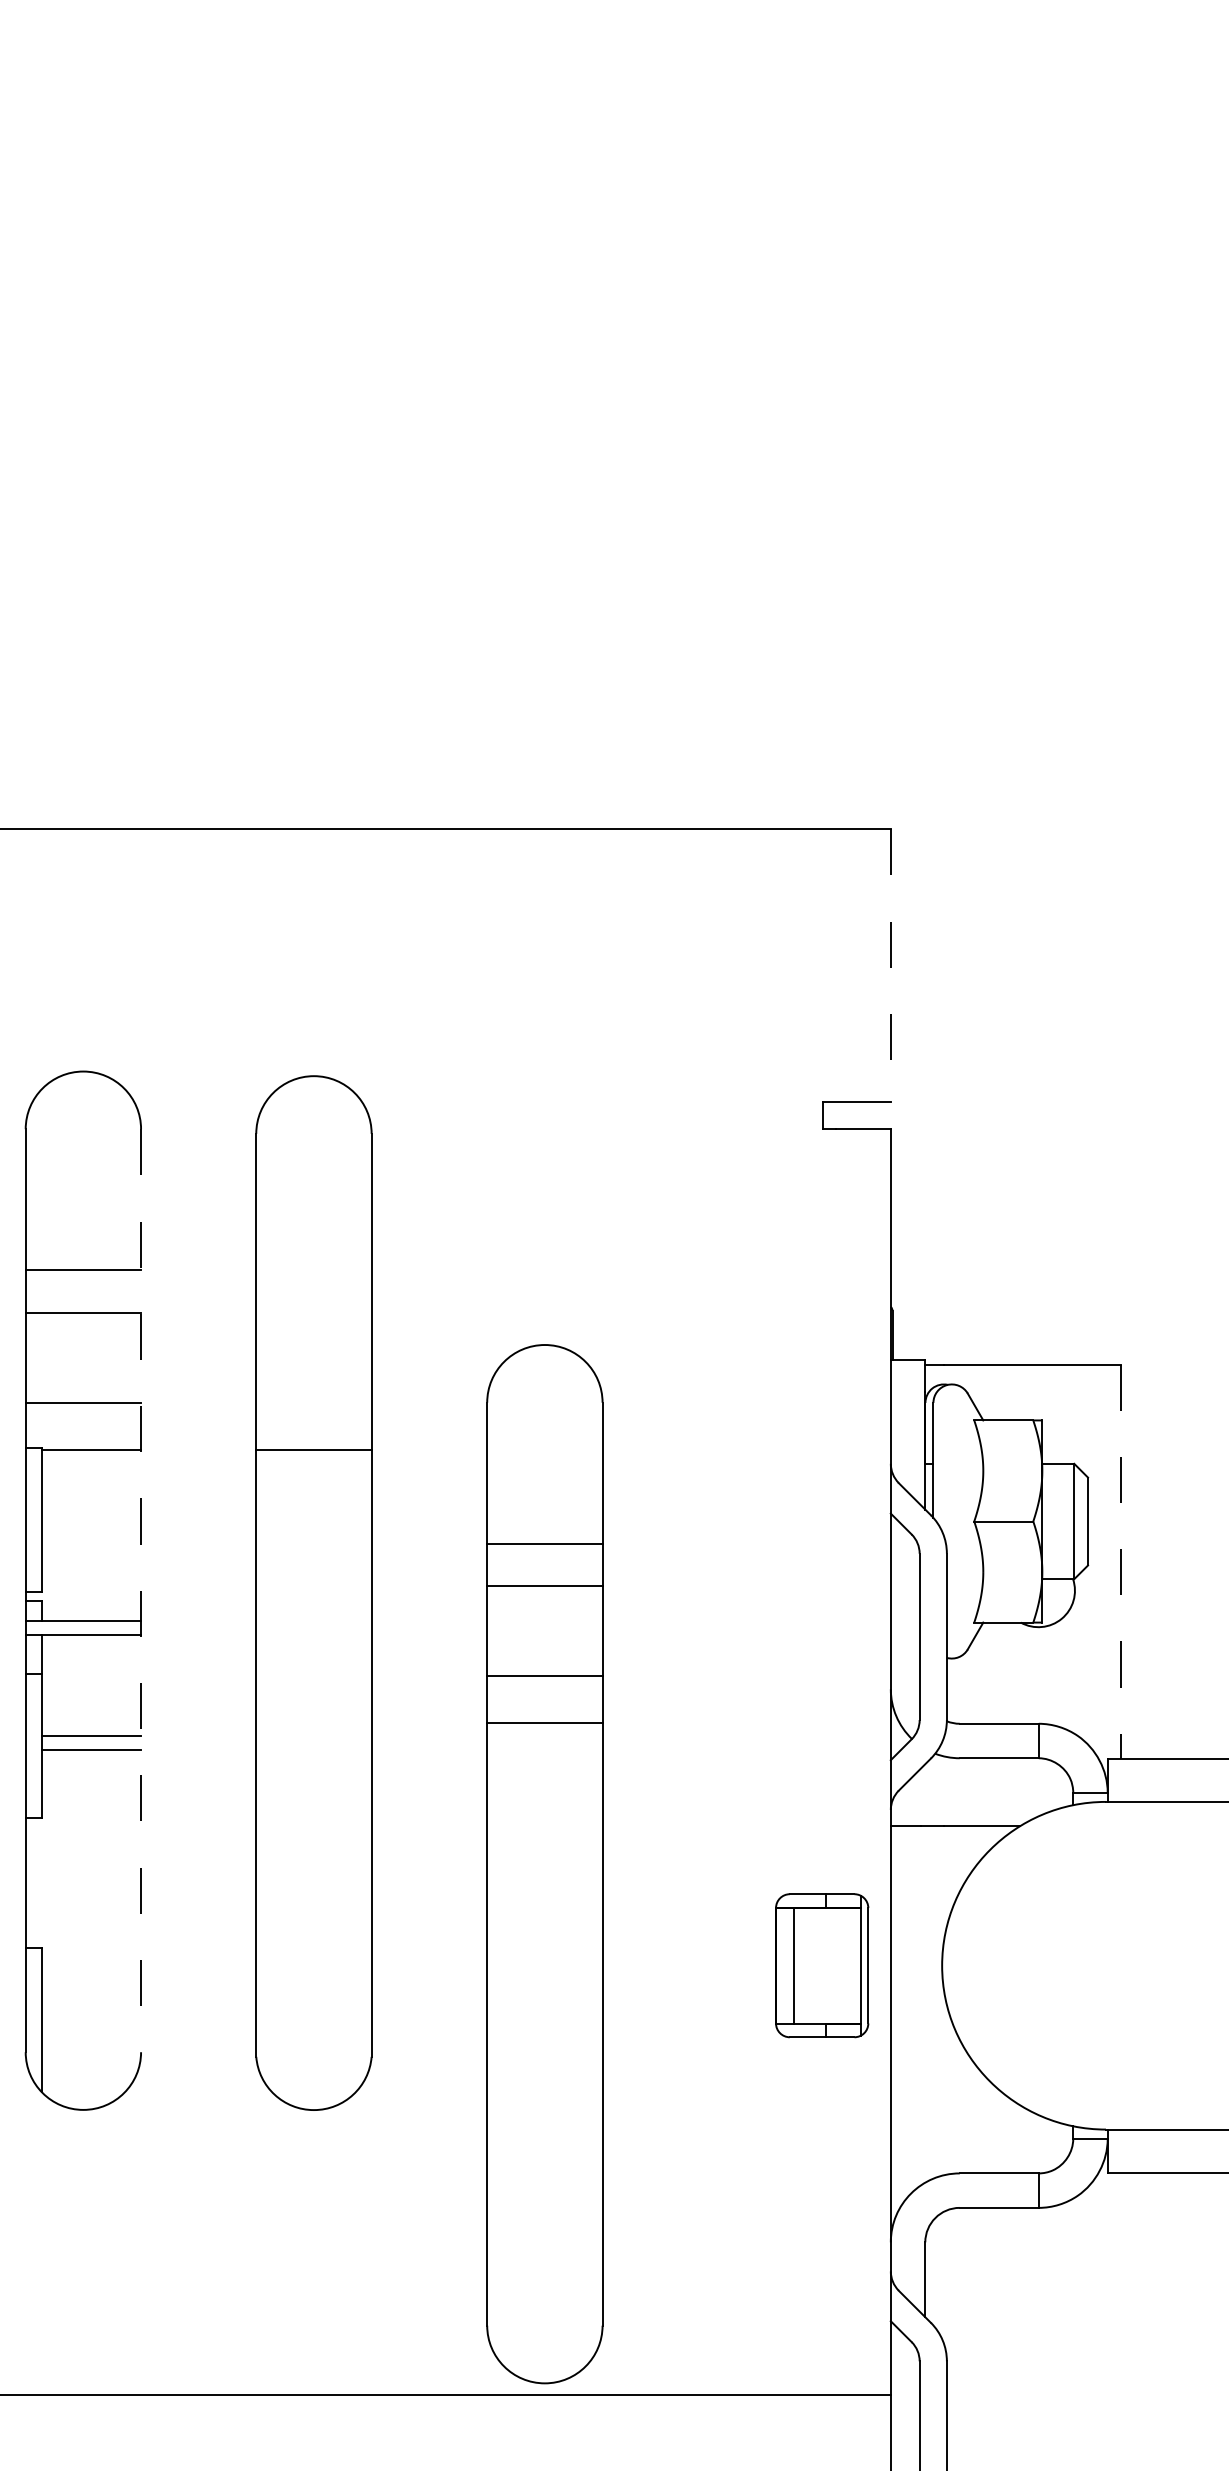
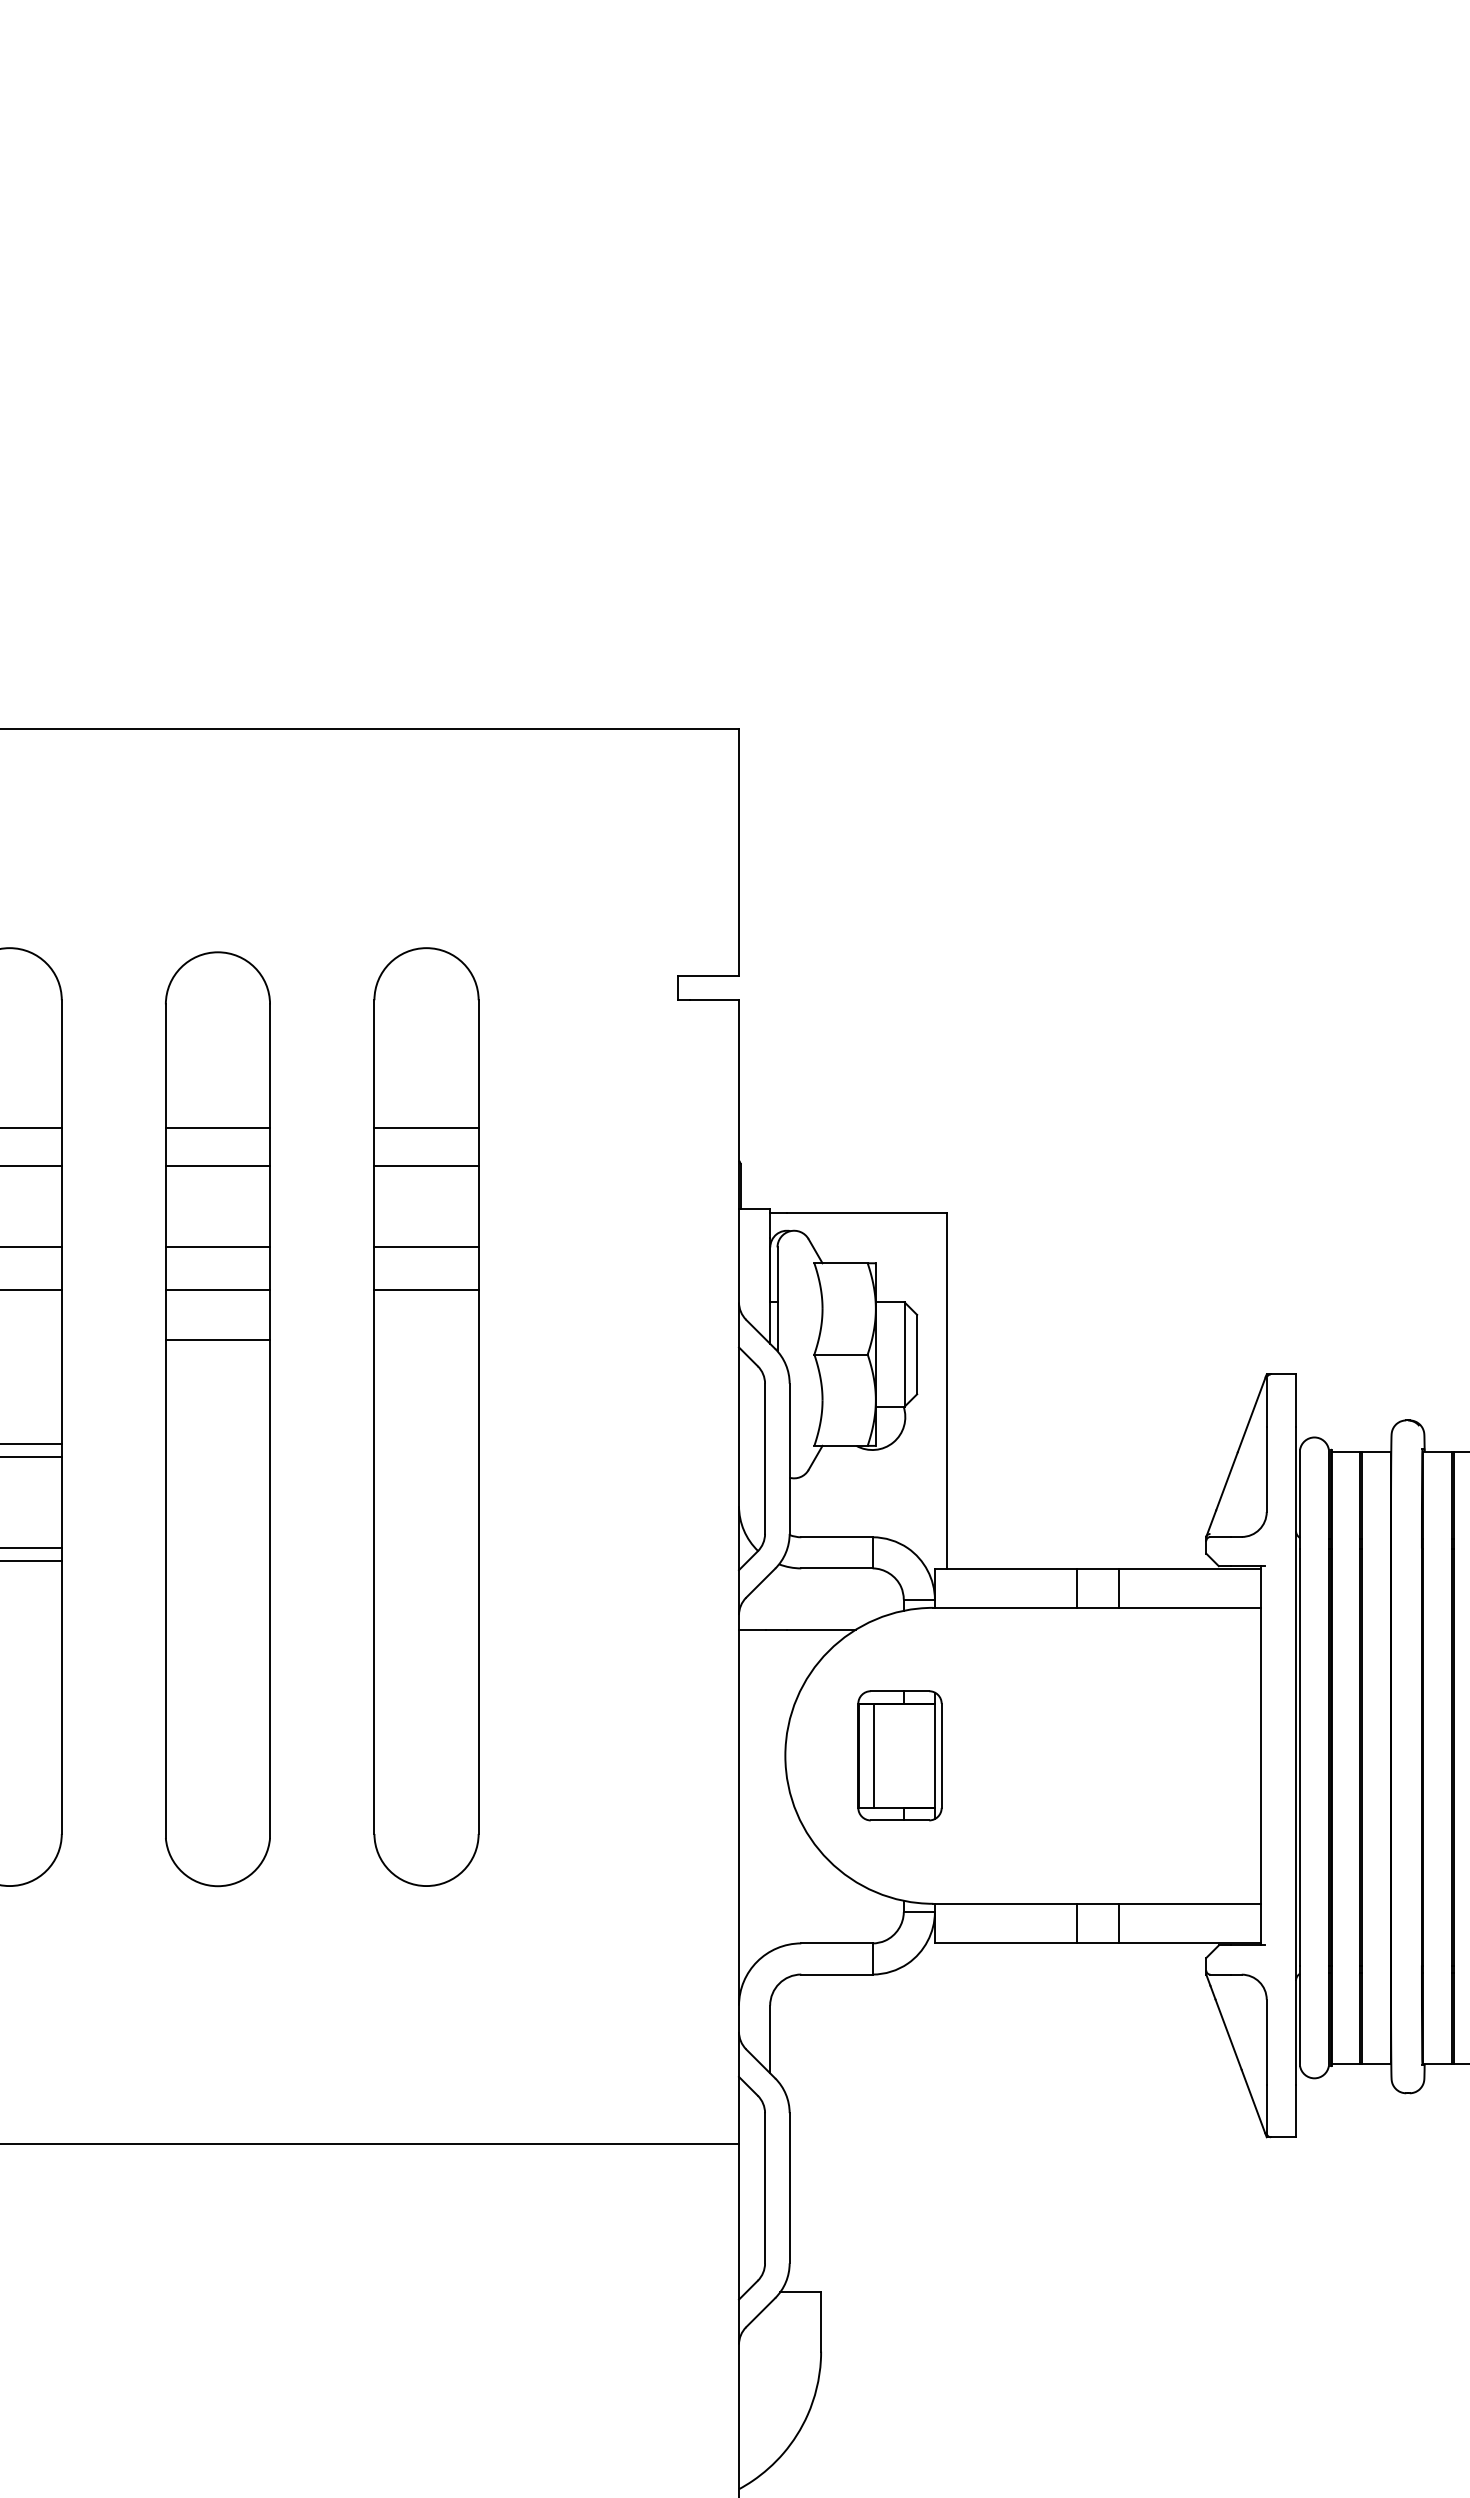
line: (891, 965) -> (739, 852), dashed -> solid
line: (313, 1270) -> (217, 1127), added
line: (313, 1313) -> (217, 1166), added
line: (313, 1402) -> (217, 1247), added
line: (313, 1504) -> (217, 1339), added
line: (1120, 1561) -> (946, 1390), dashed -> solid
line: (140, 1591) -> (61, 1417), dashed -> solid
part: (544, 1863) -> (426, 1416), moved
part: (821, 1965) -> (899, 1755), moved

